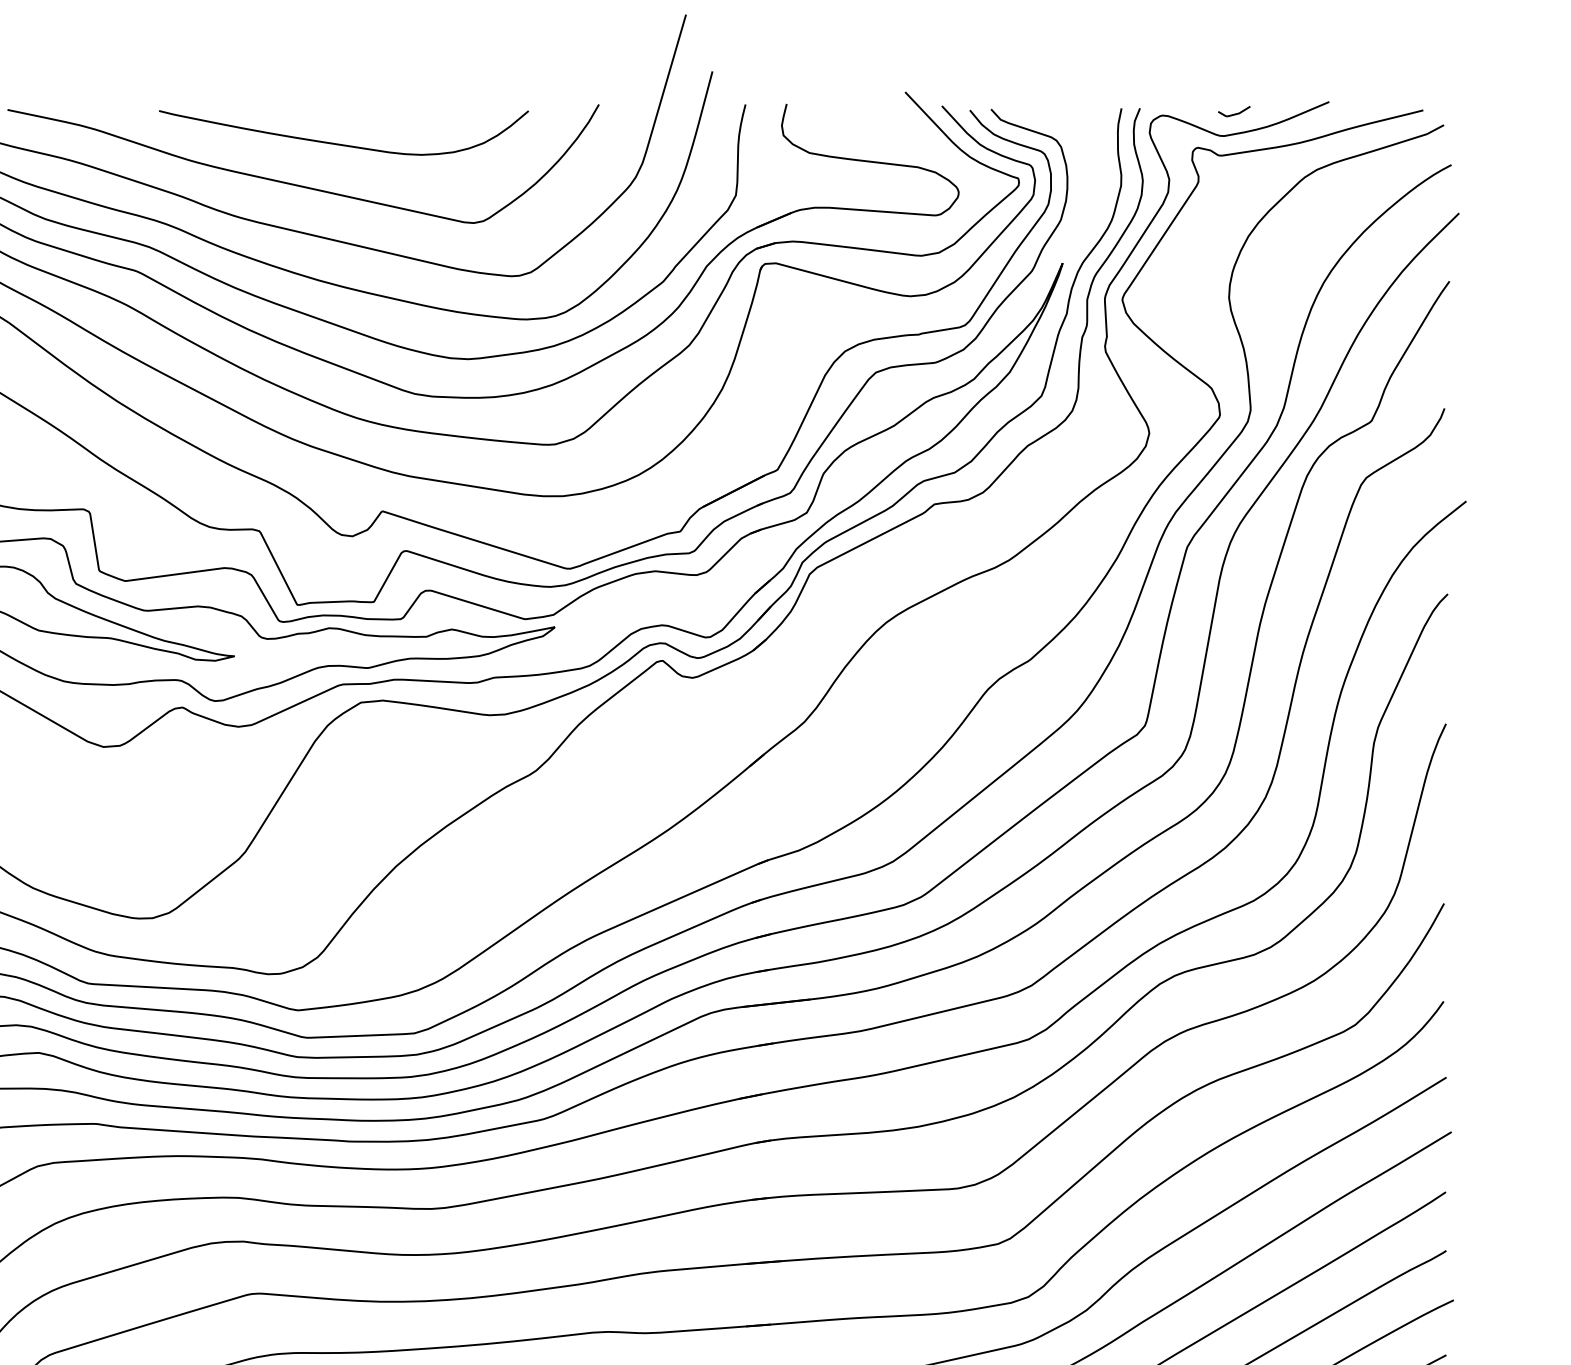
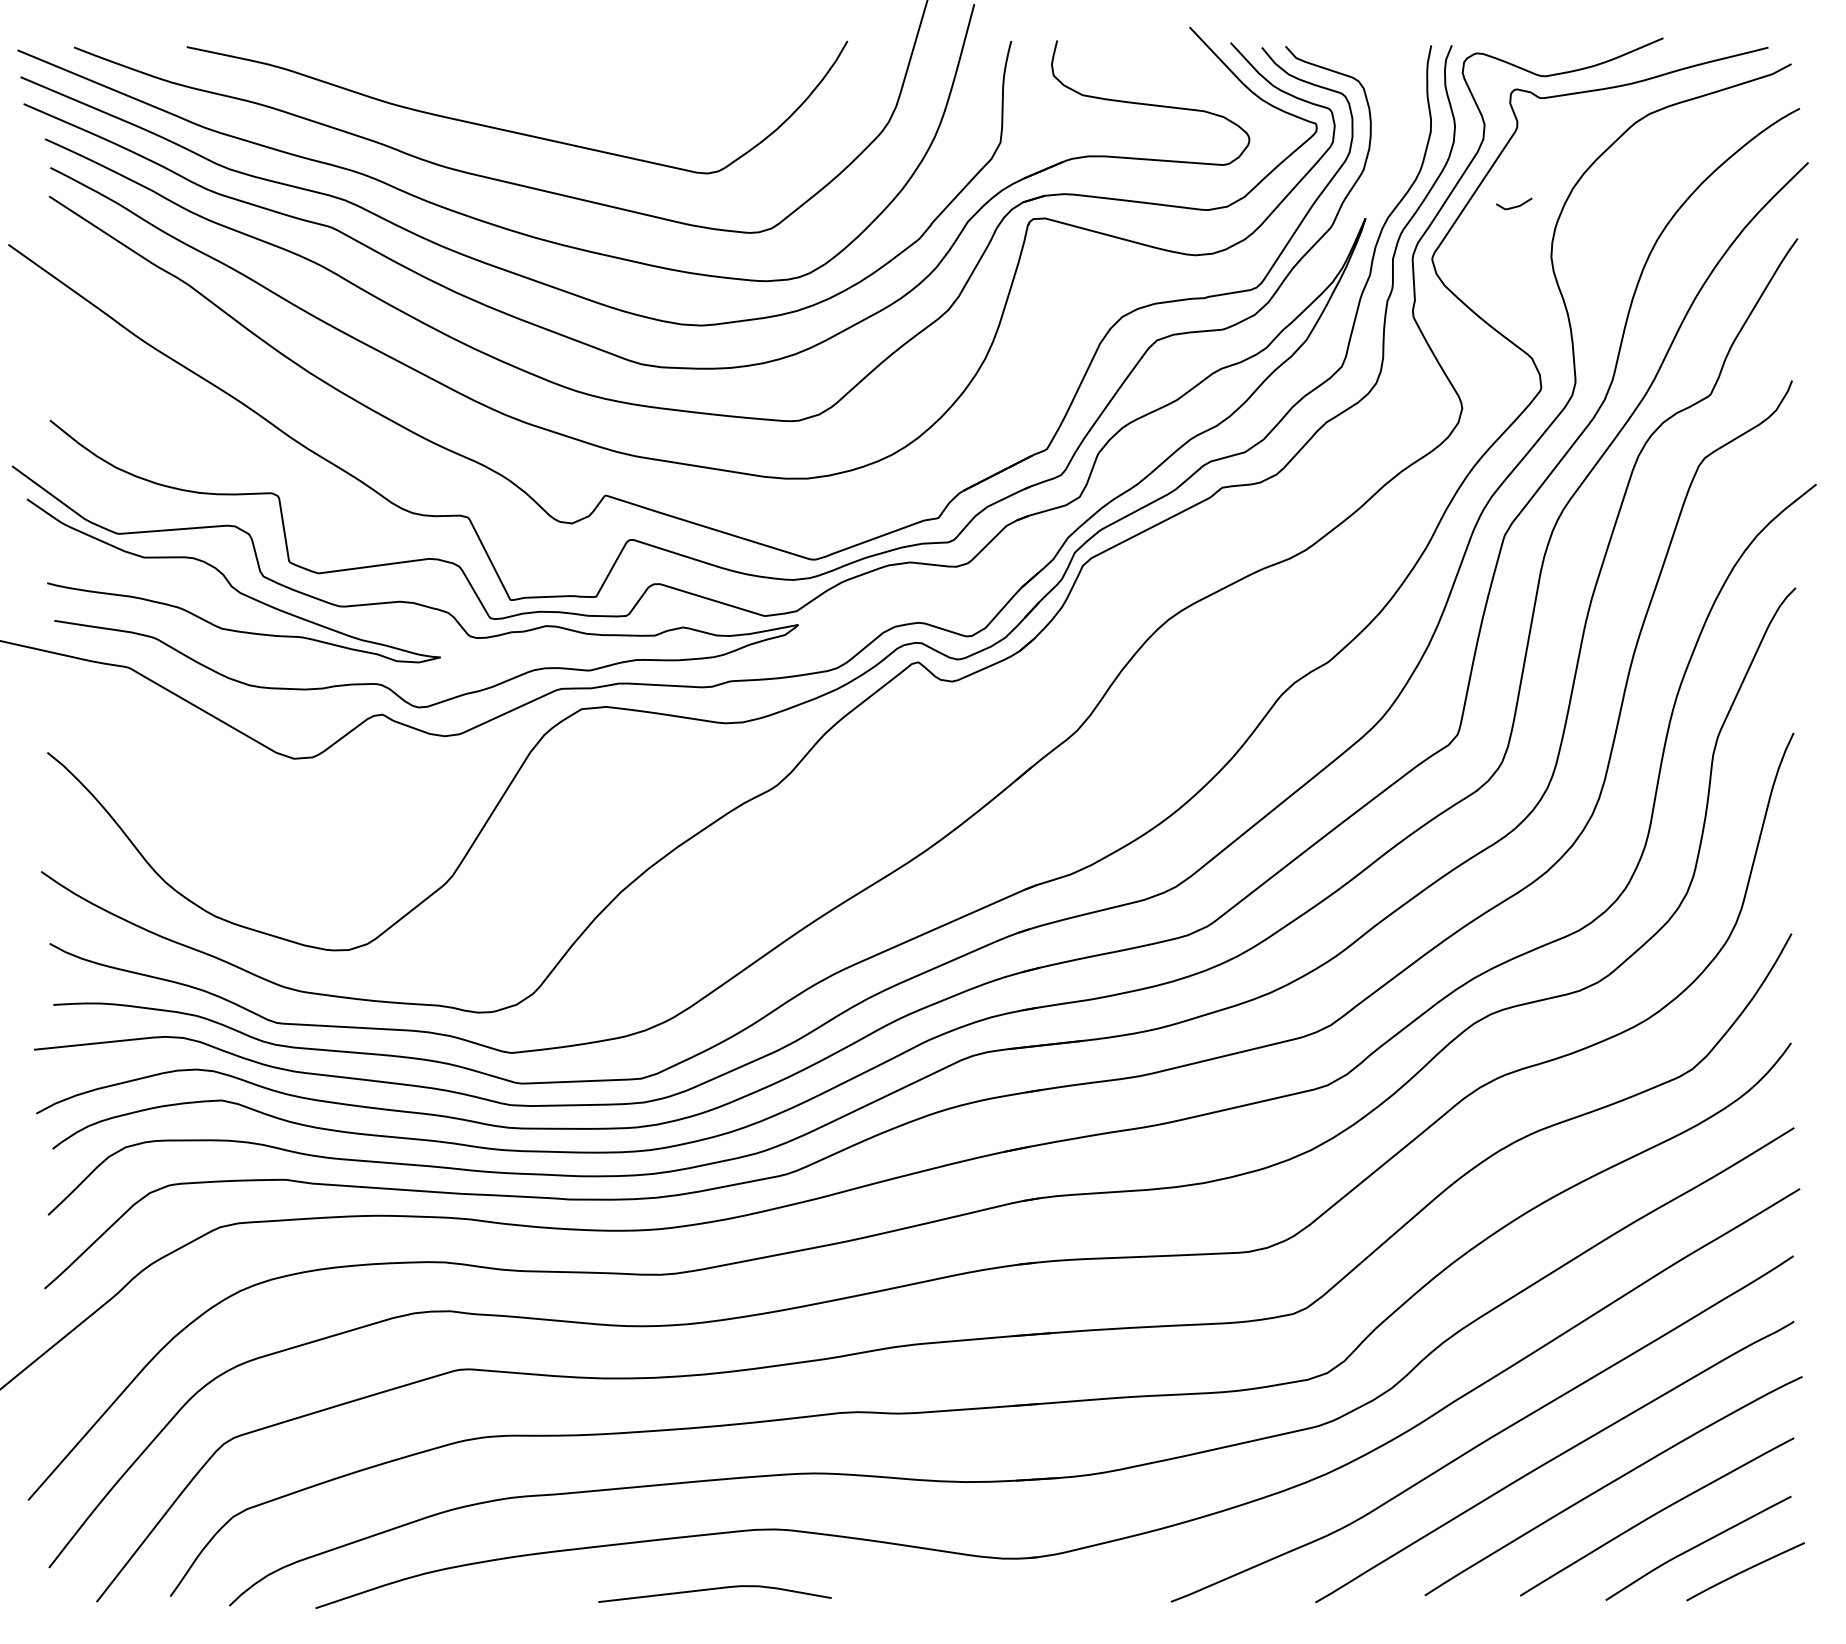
line: (1236, 112) -> (1516, 205), moved
curve: (343, 144) -> (562, 85), removed

